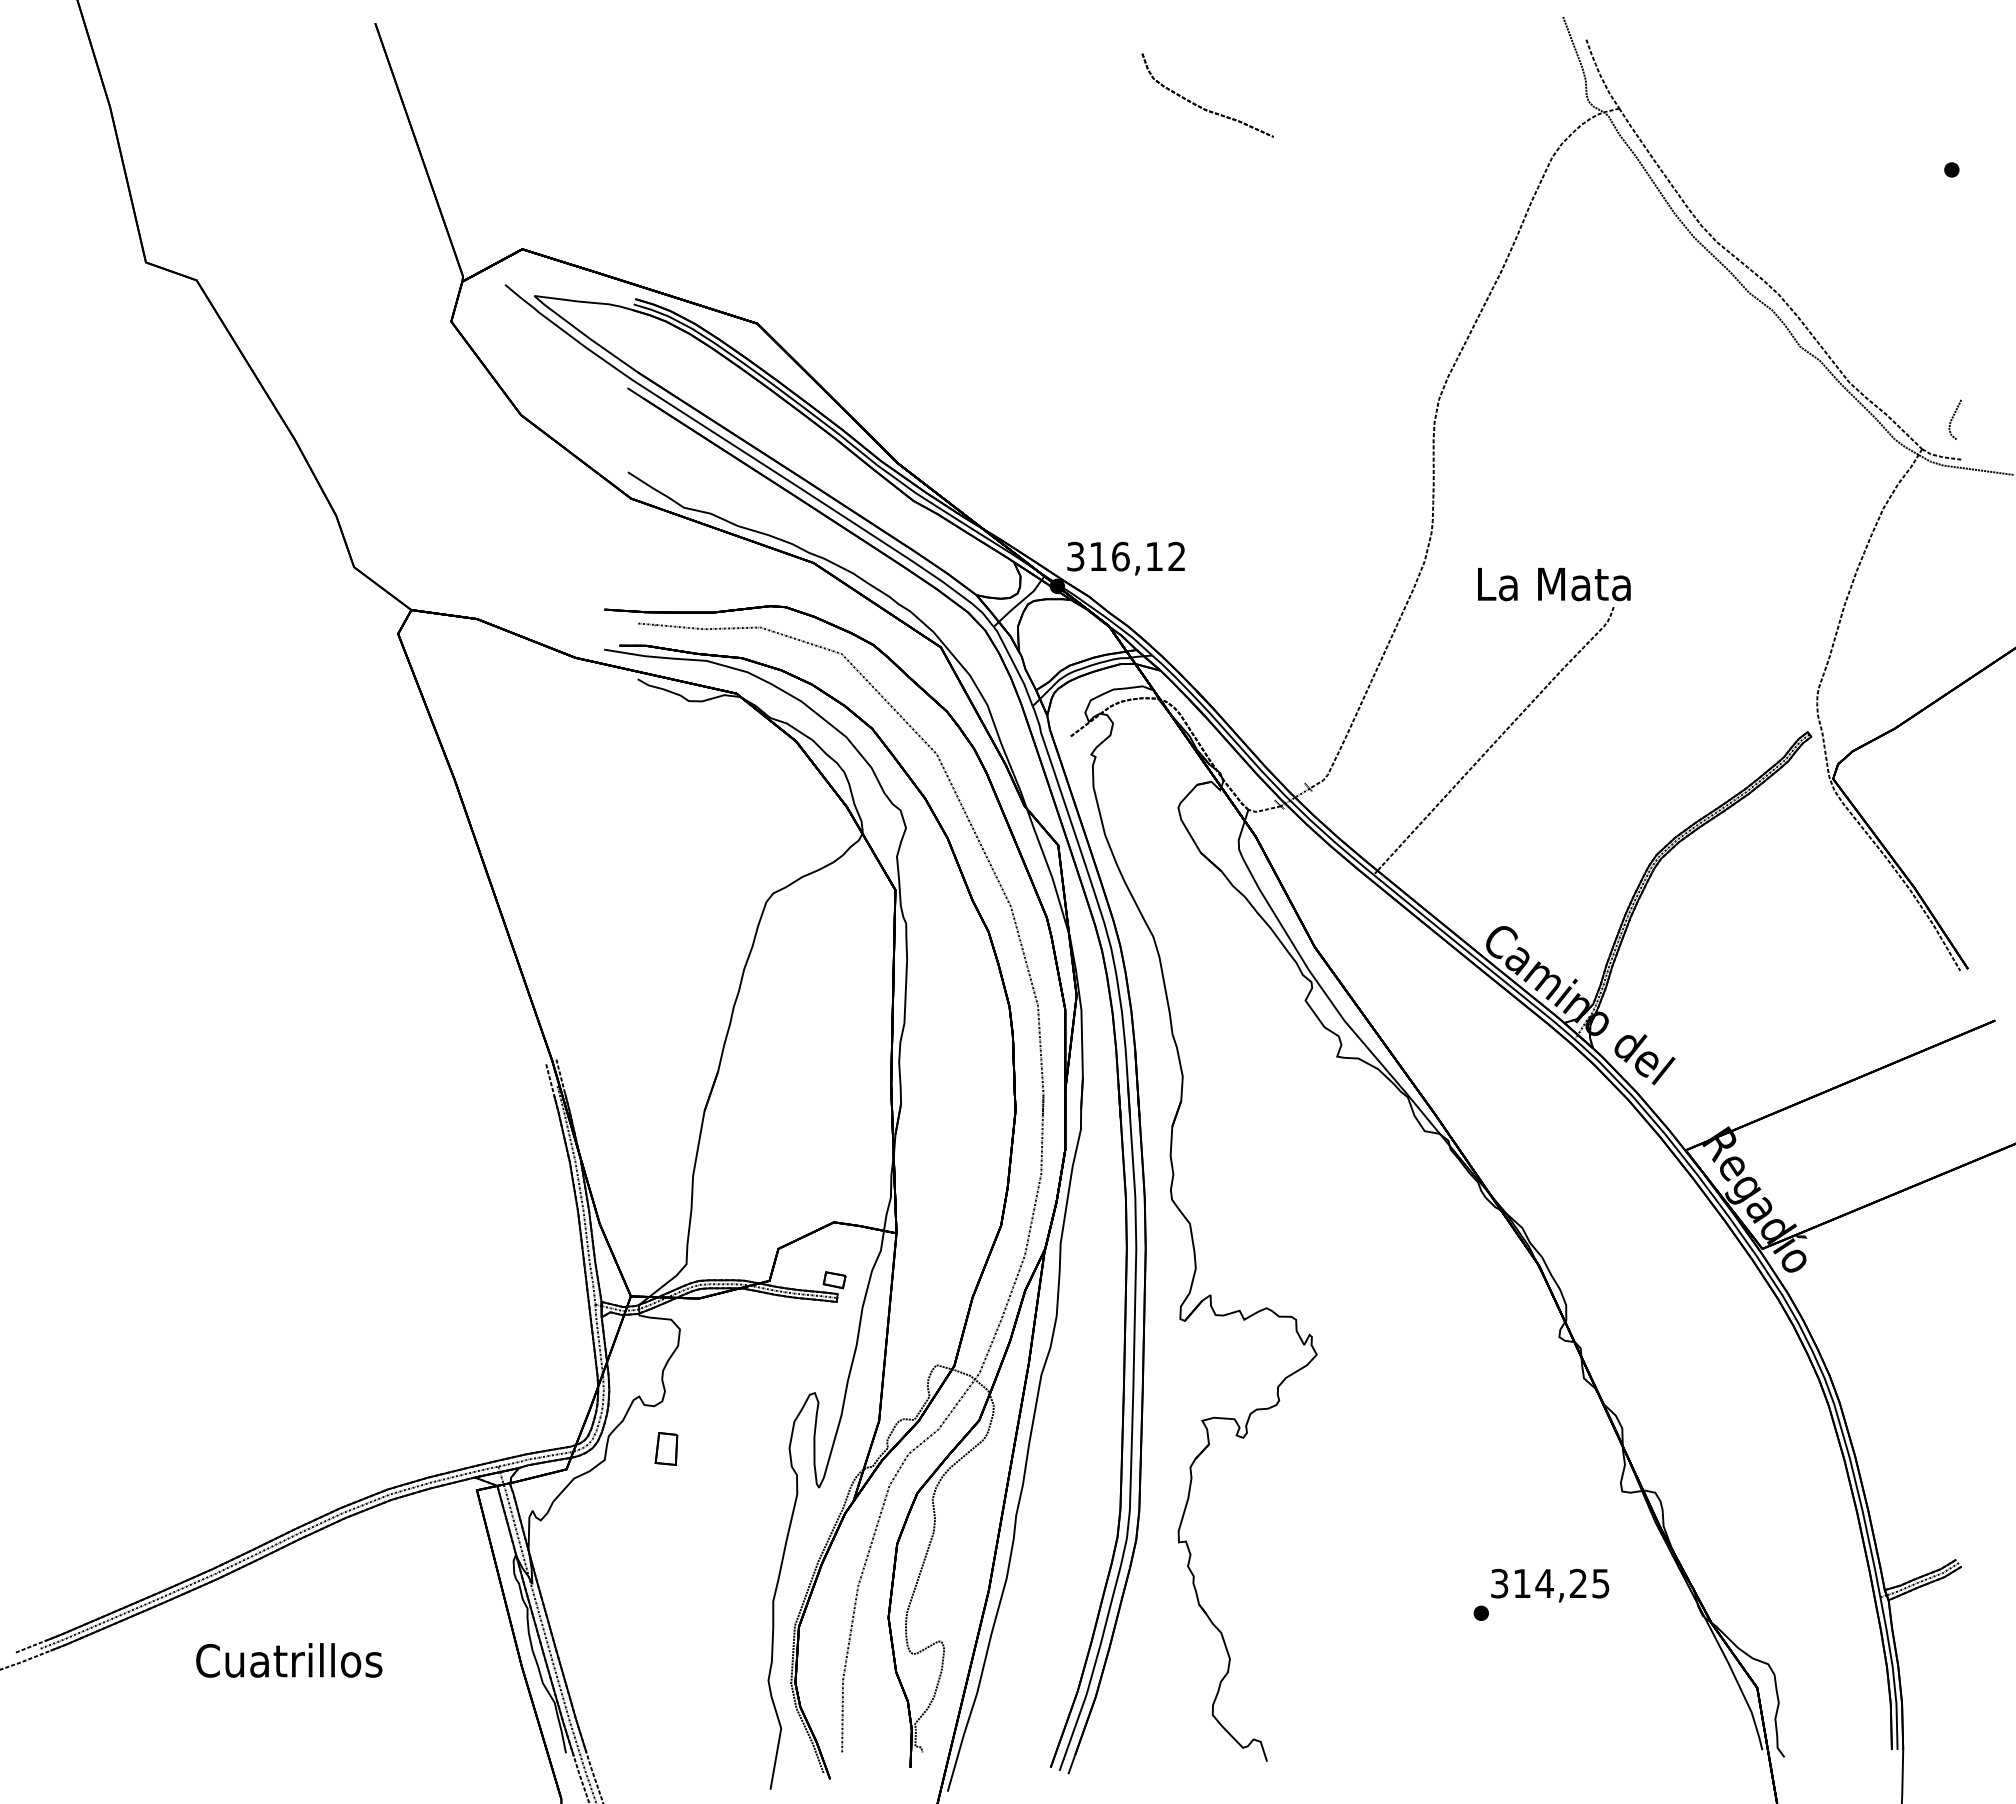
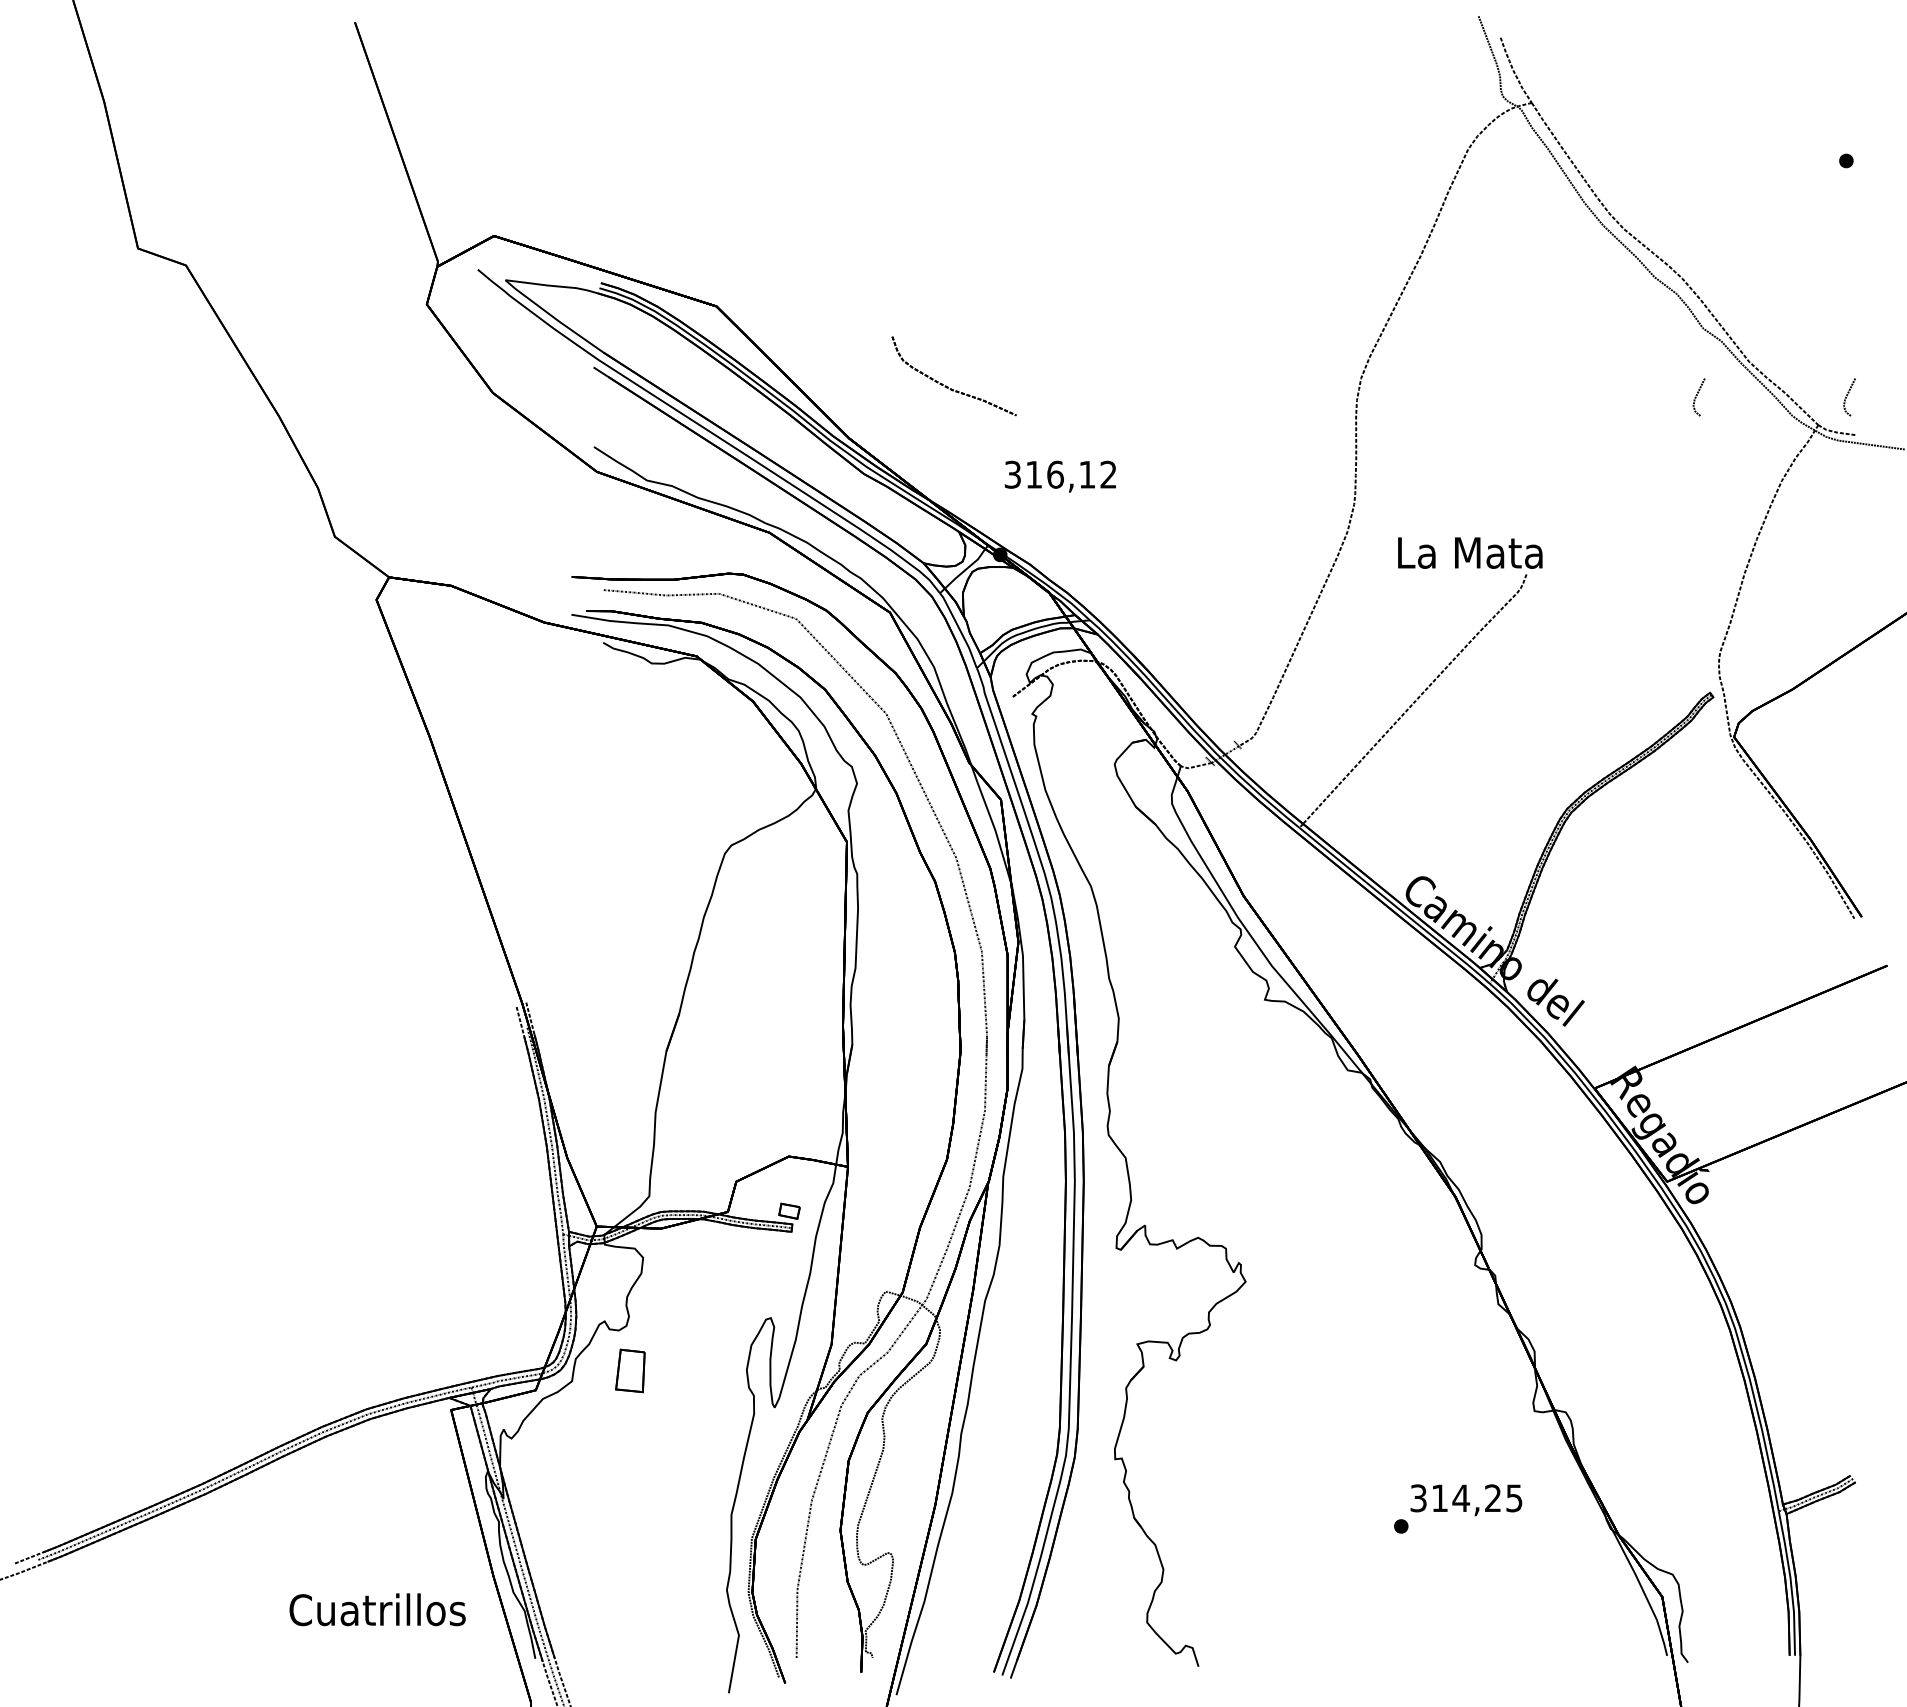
part: (1201, 106) -> (948, 386), moved
line: (1794, 418) -> (1697, 396), added
text: (1125, 558) -> (1059, 476), moved
part: (666, 1448) -> (630, 1370), size x1.4
text: (289, 1660) -> (377, 1609), moved

